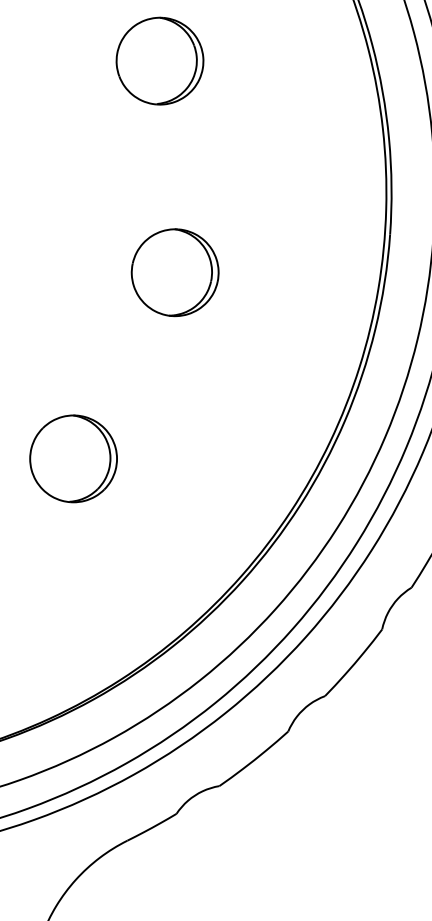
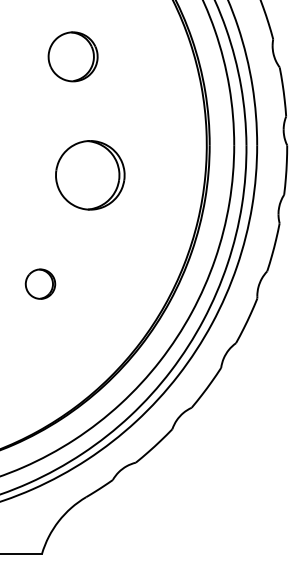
part: (173, 272) -> (89, 175), size x1.4
part: (73, 457) -> (40, 283), size x0.6

